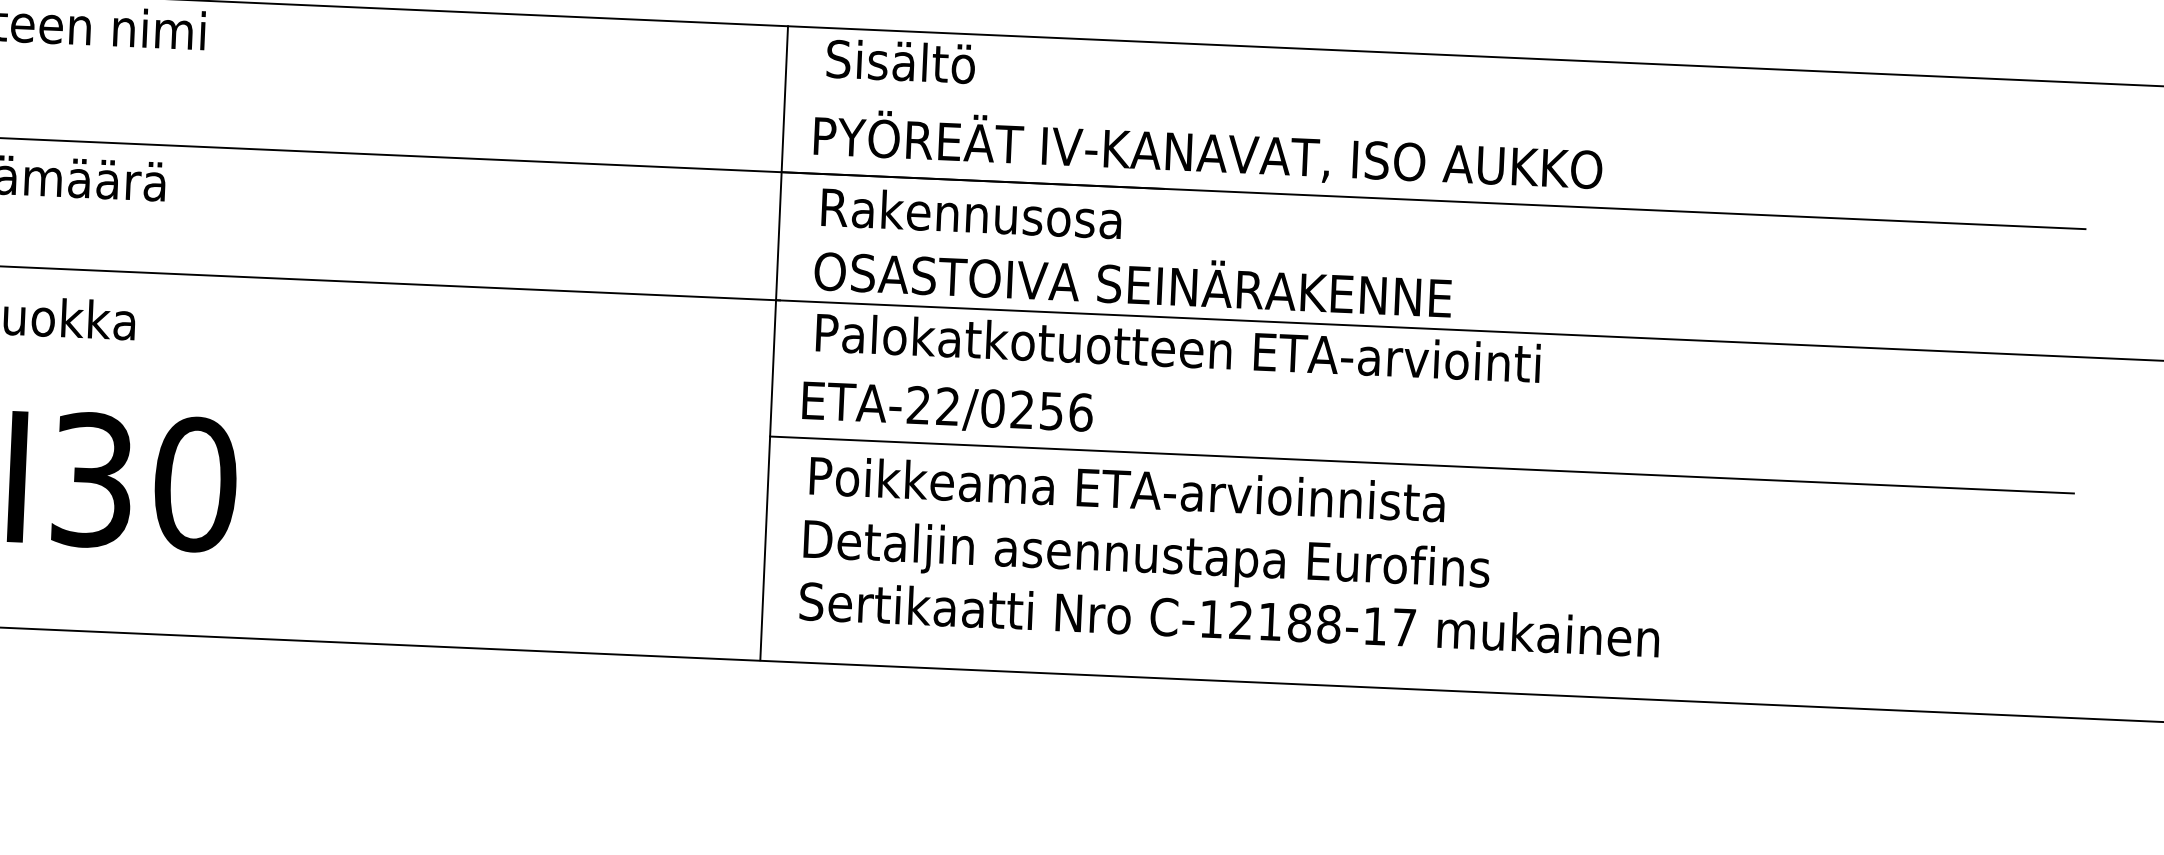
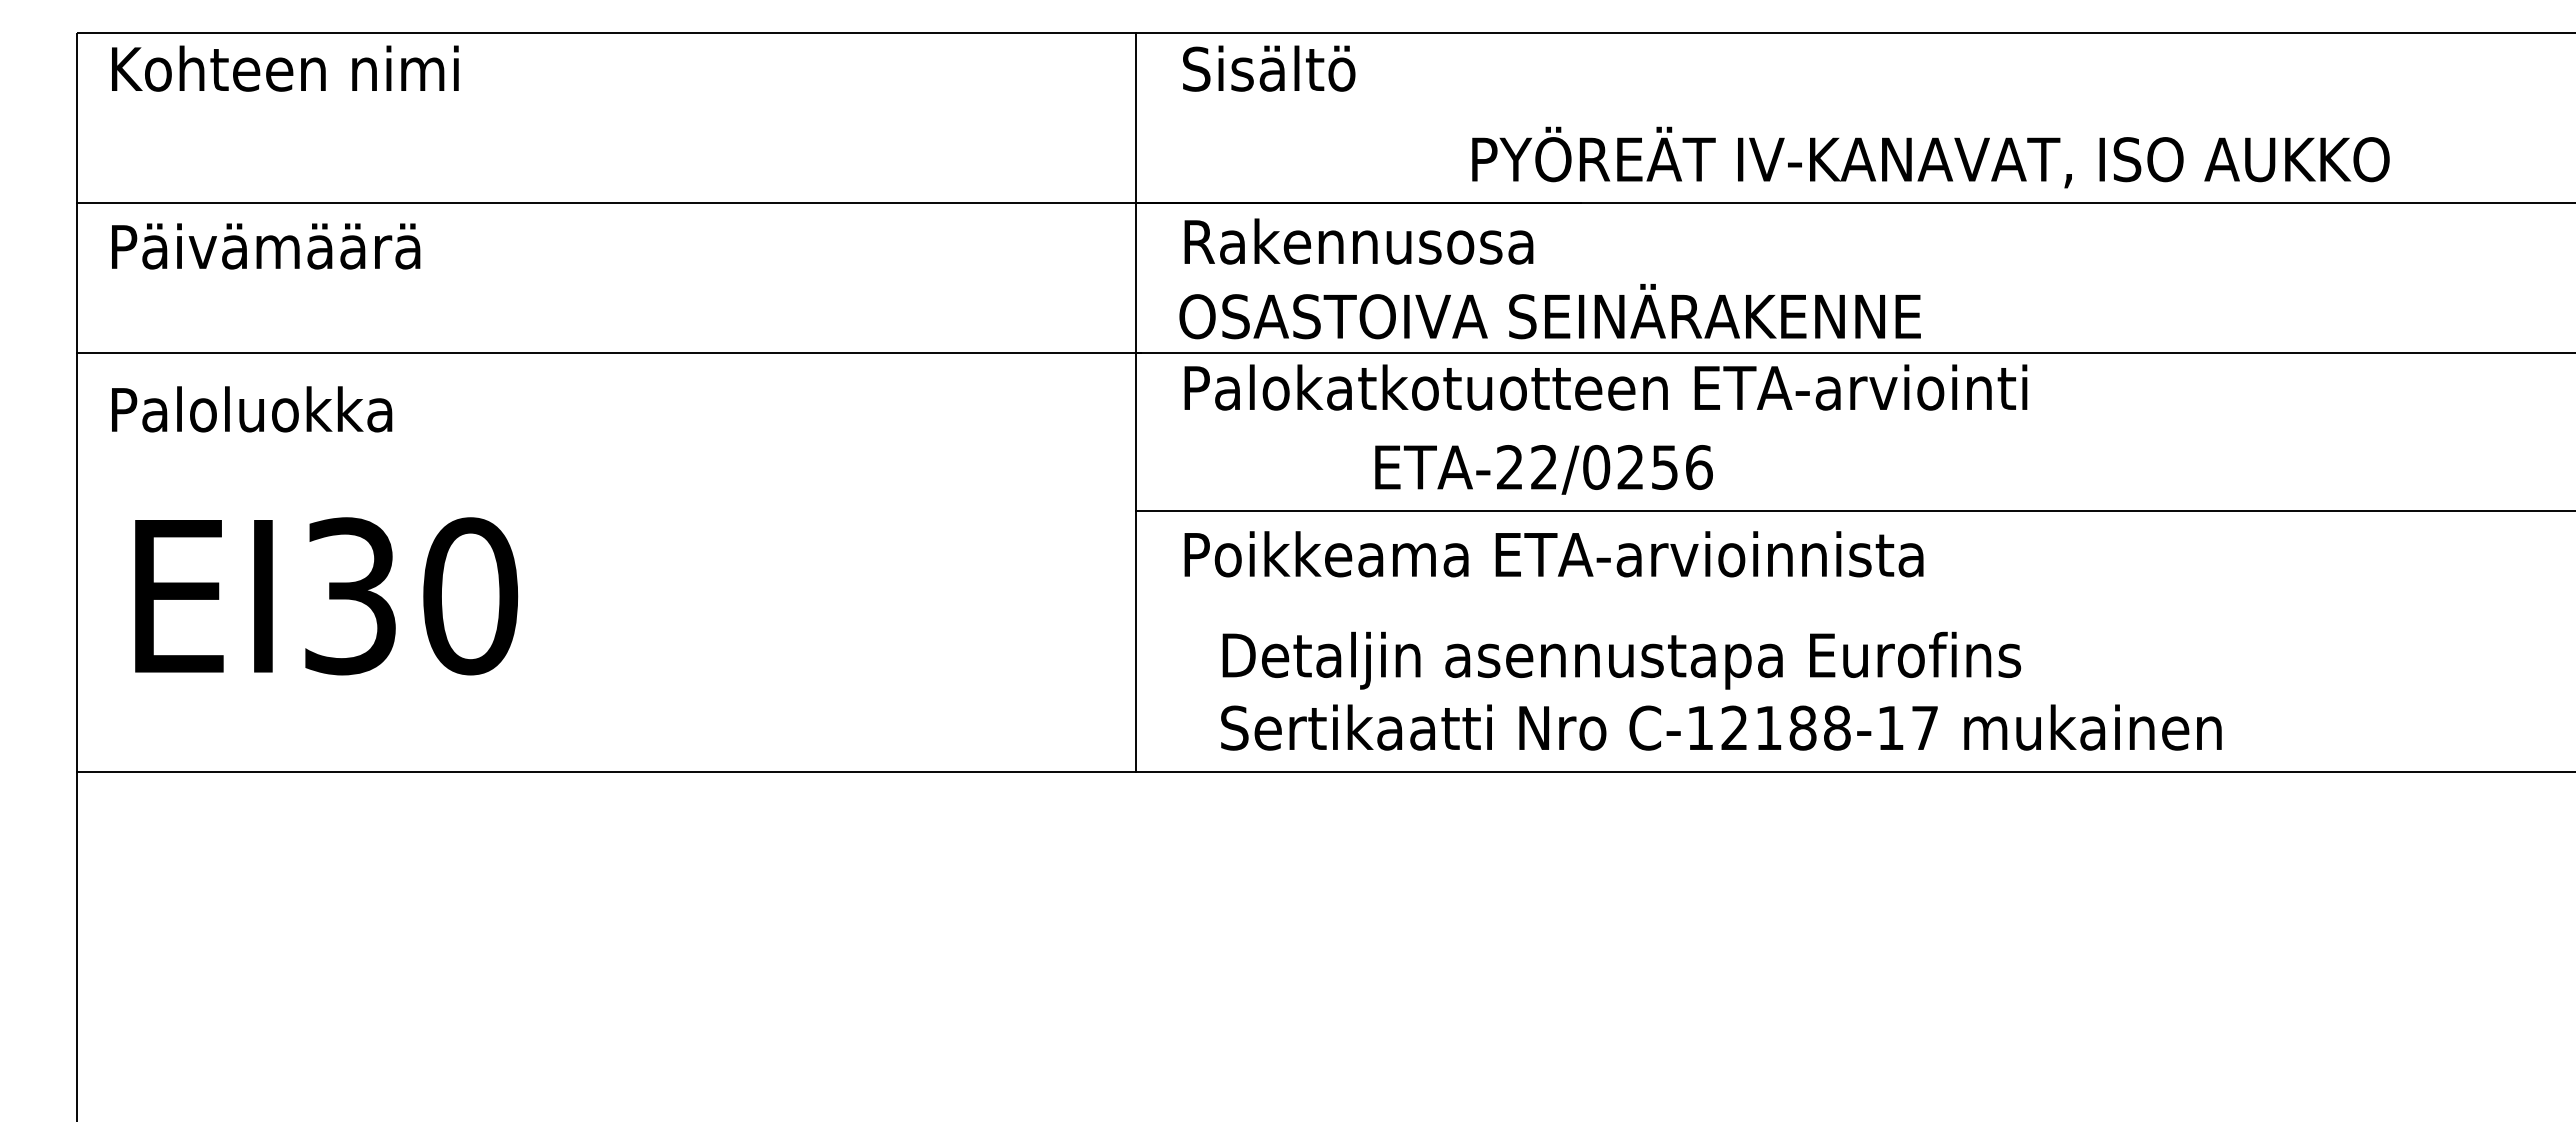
text: (1207, 151) -> (1930, 157), moved
text: (947, 408) -> (1543, 469), moved
text: (1231, 587) -> (1721, 690), moved

